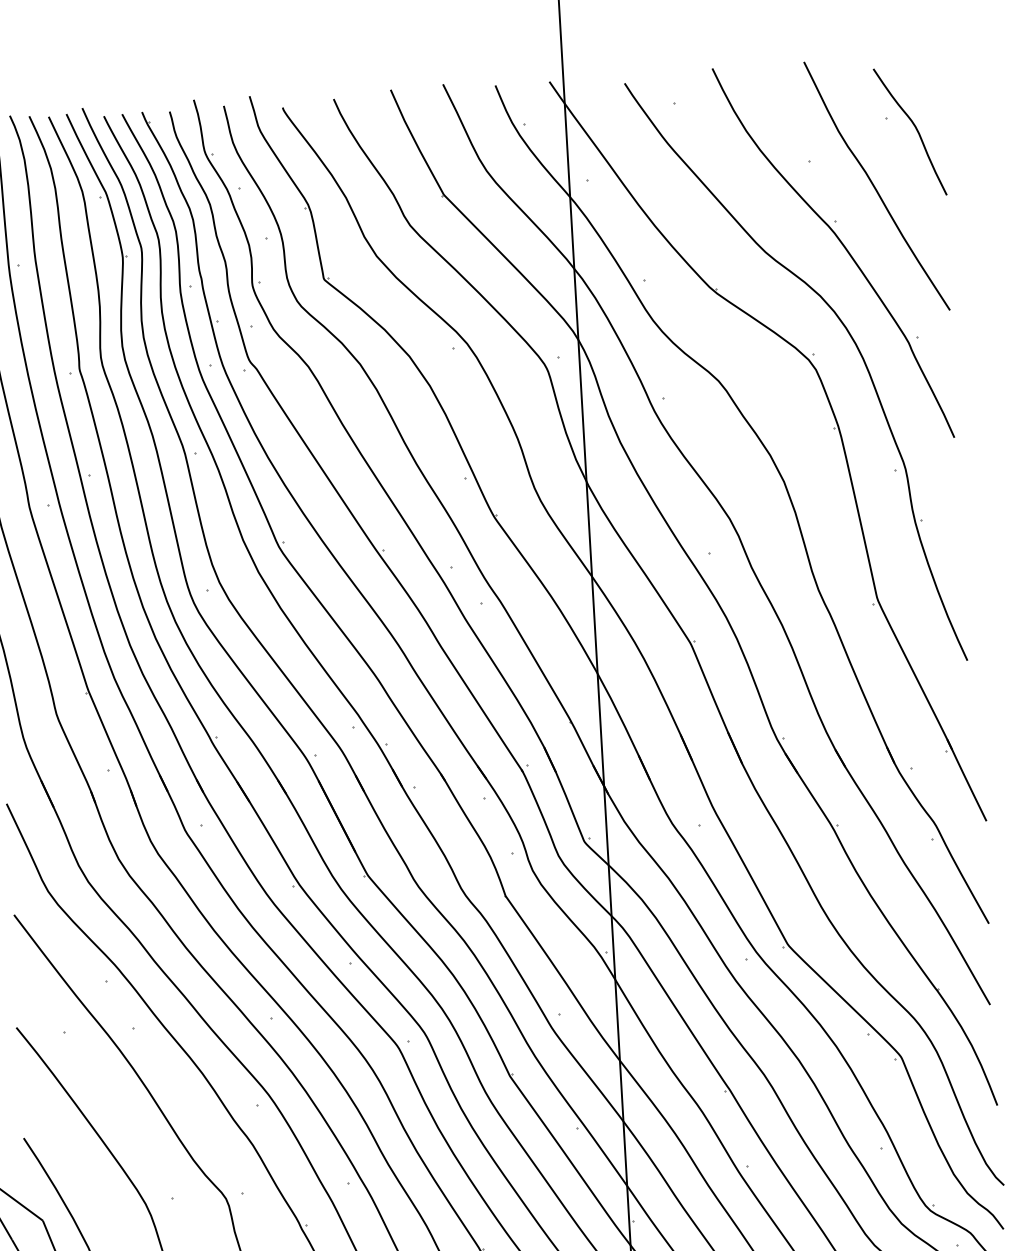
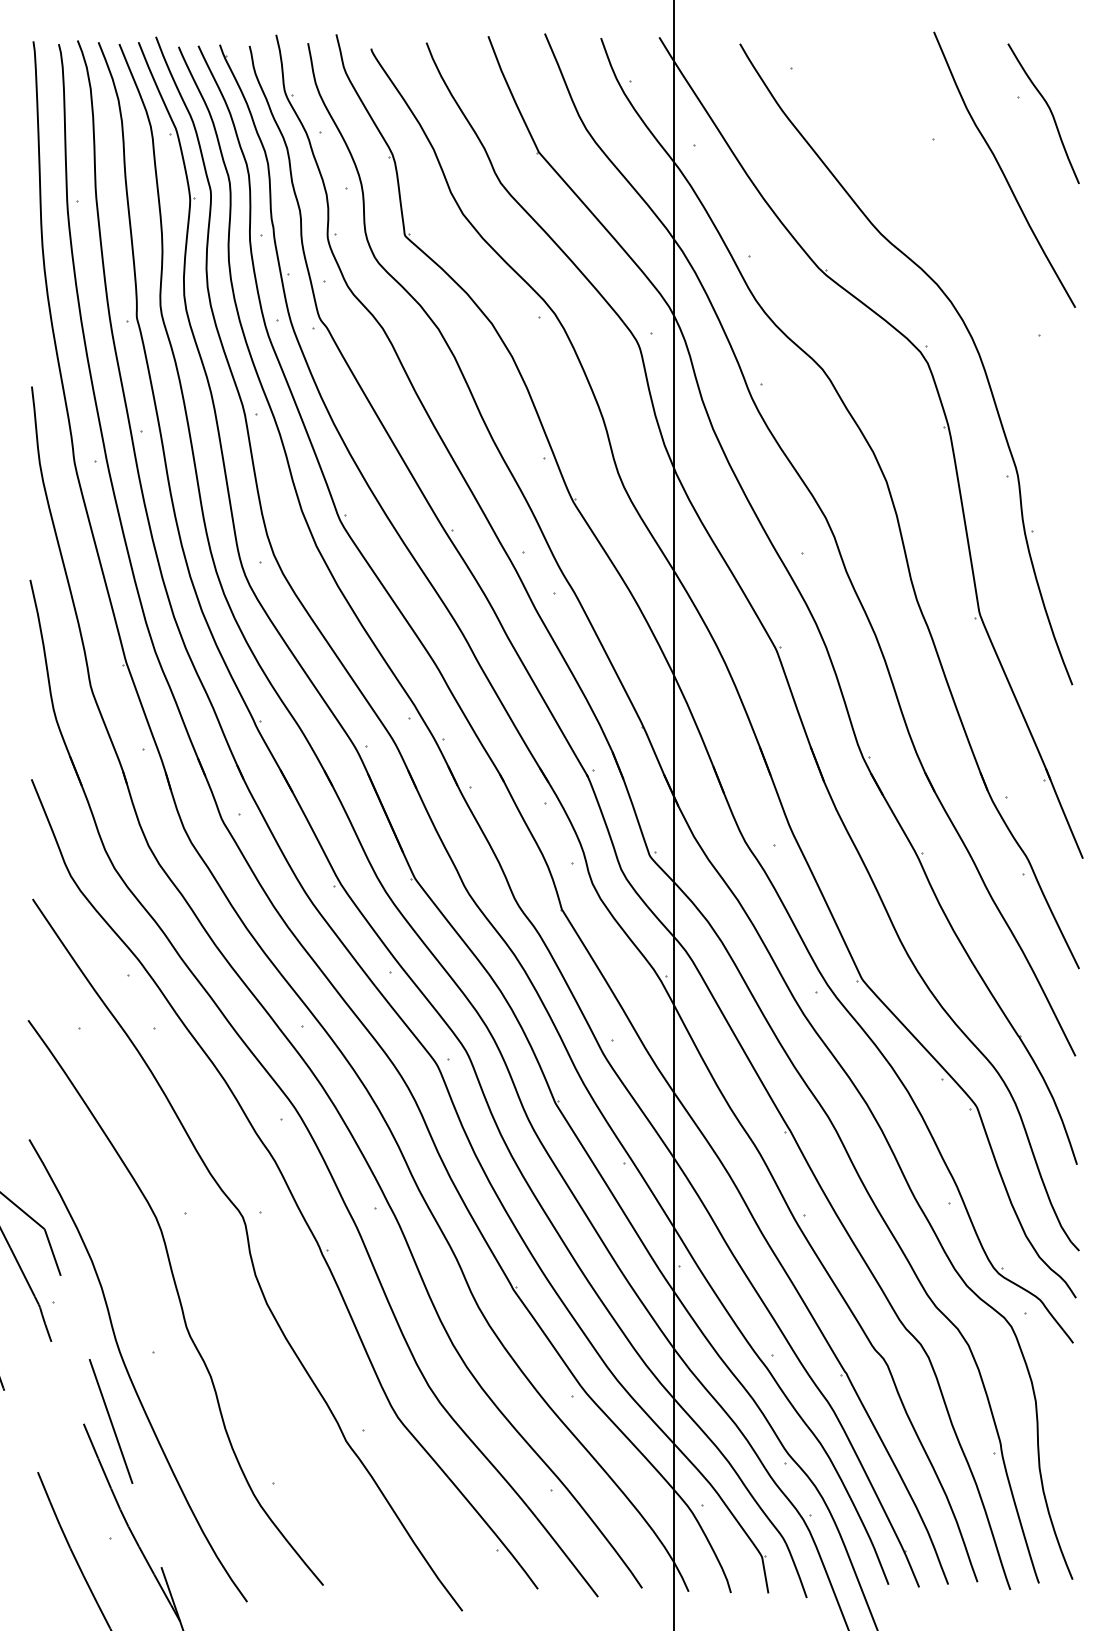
part: (843, 246) -> (964, 232), removed

